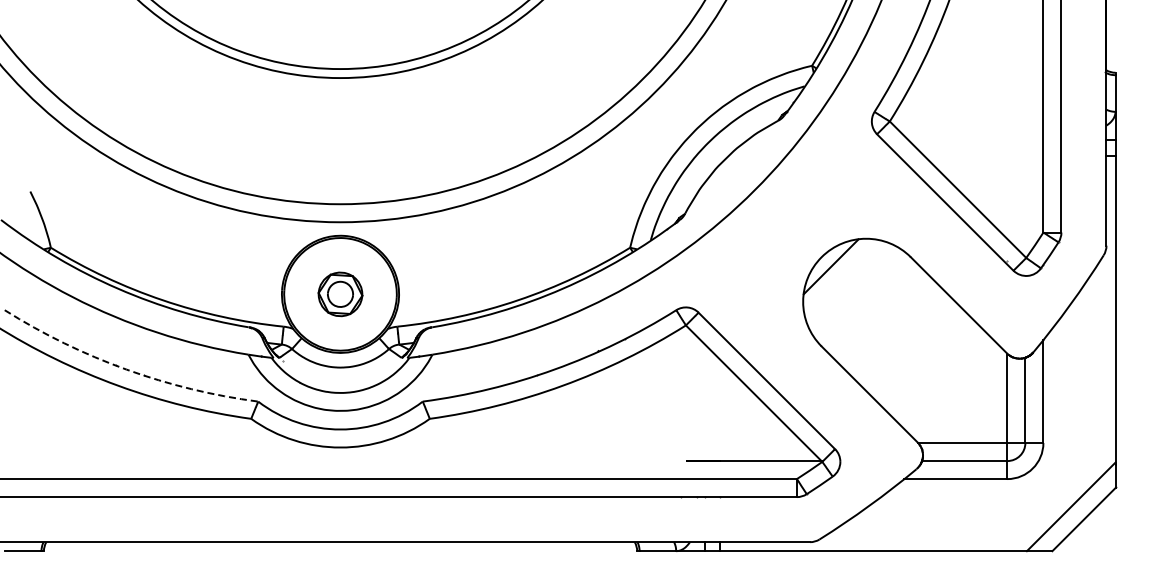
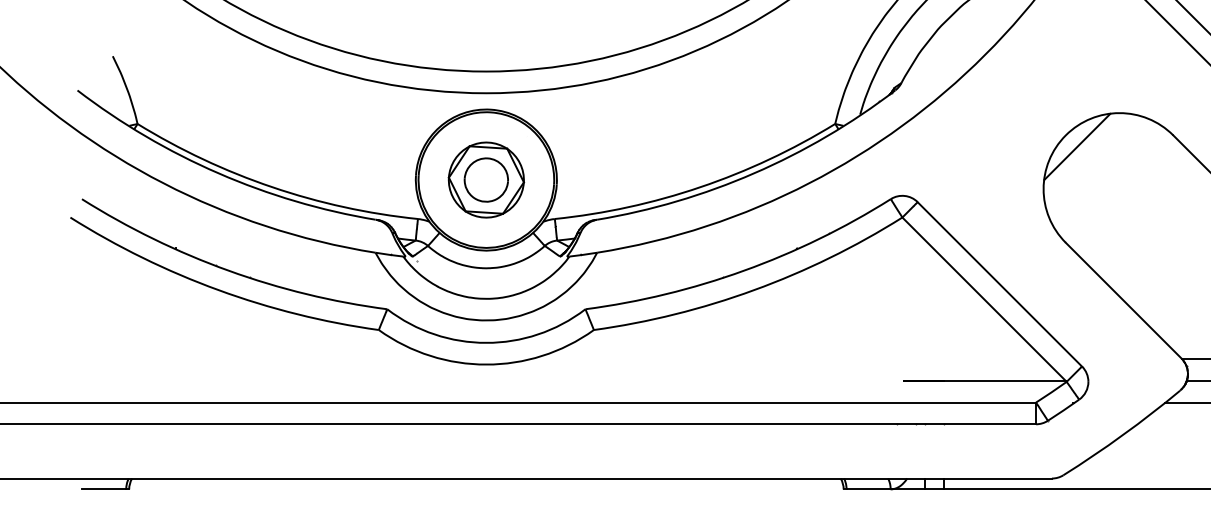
part: (340, 294) -> (486, 180), size x1.43
arc: (126, 369) -> (228, 270), dashed -> solid

